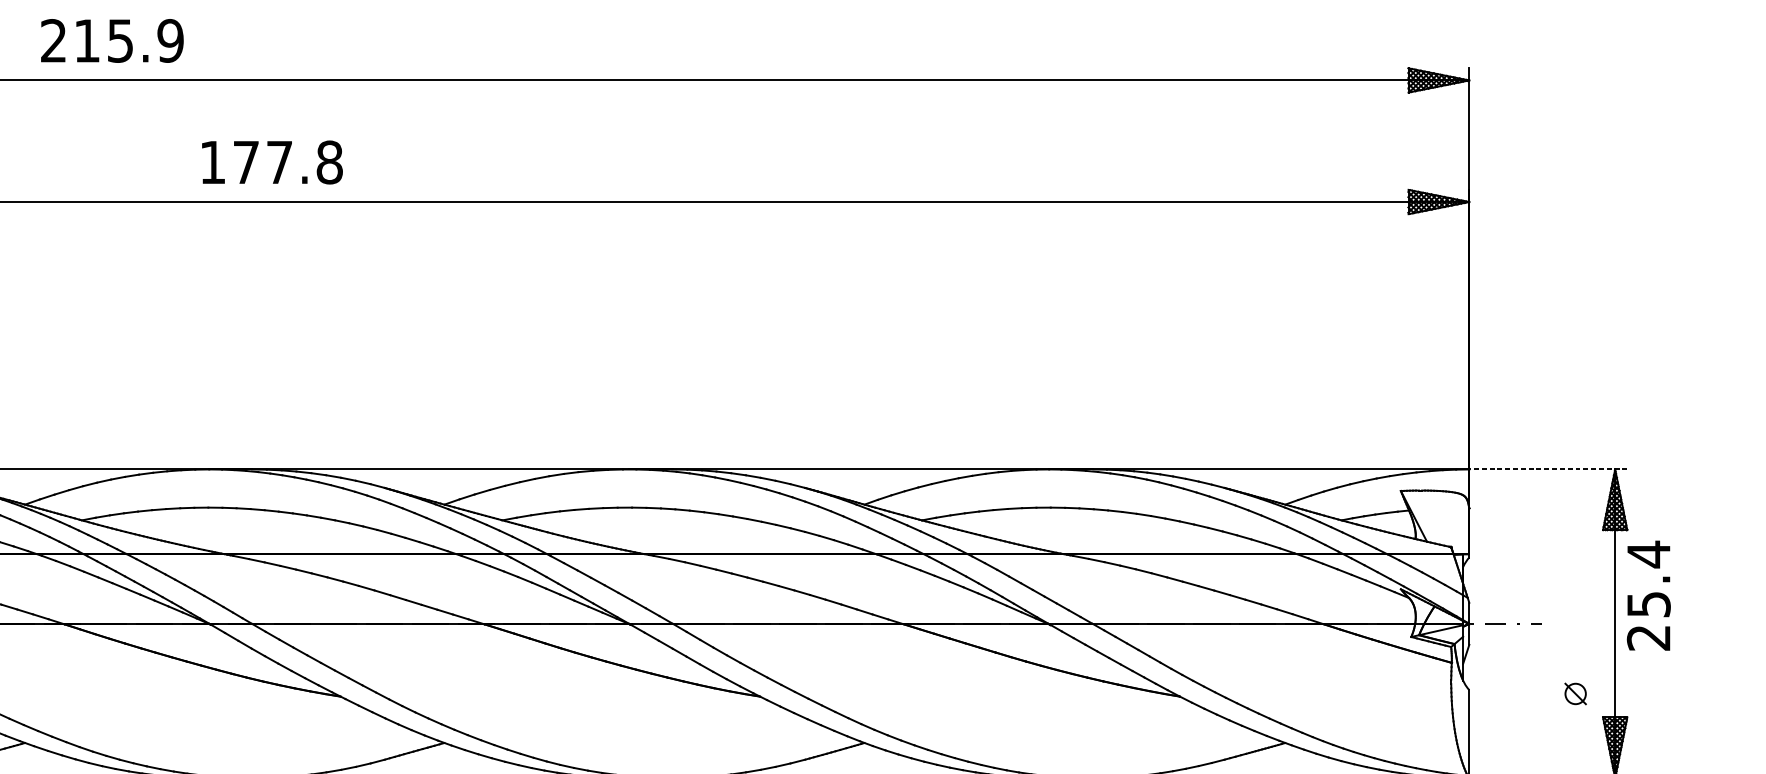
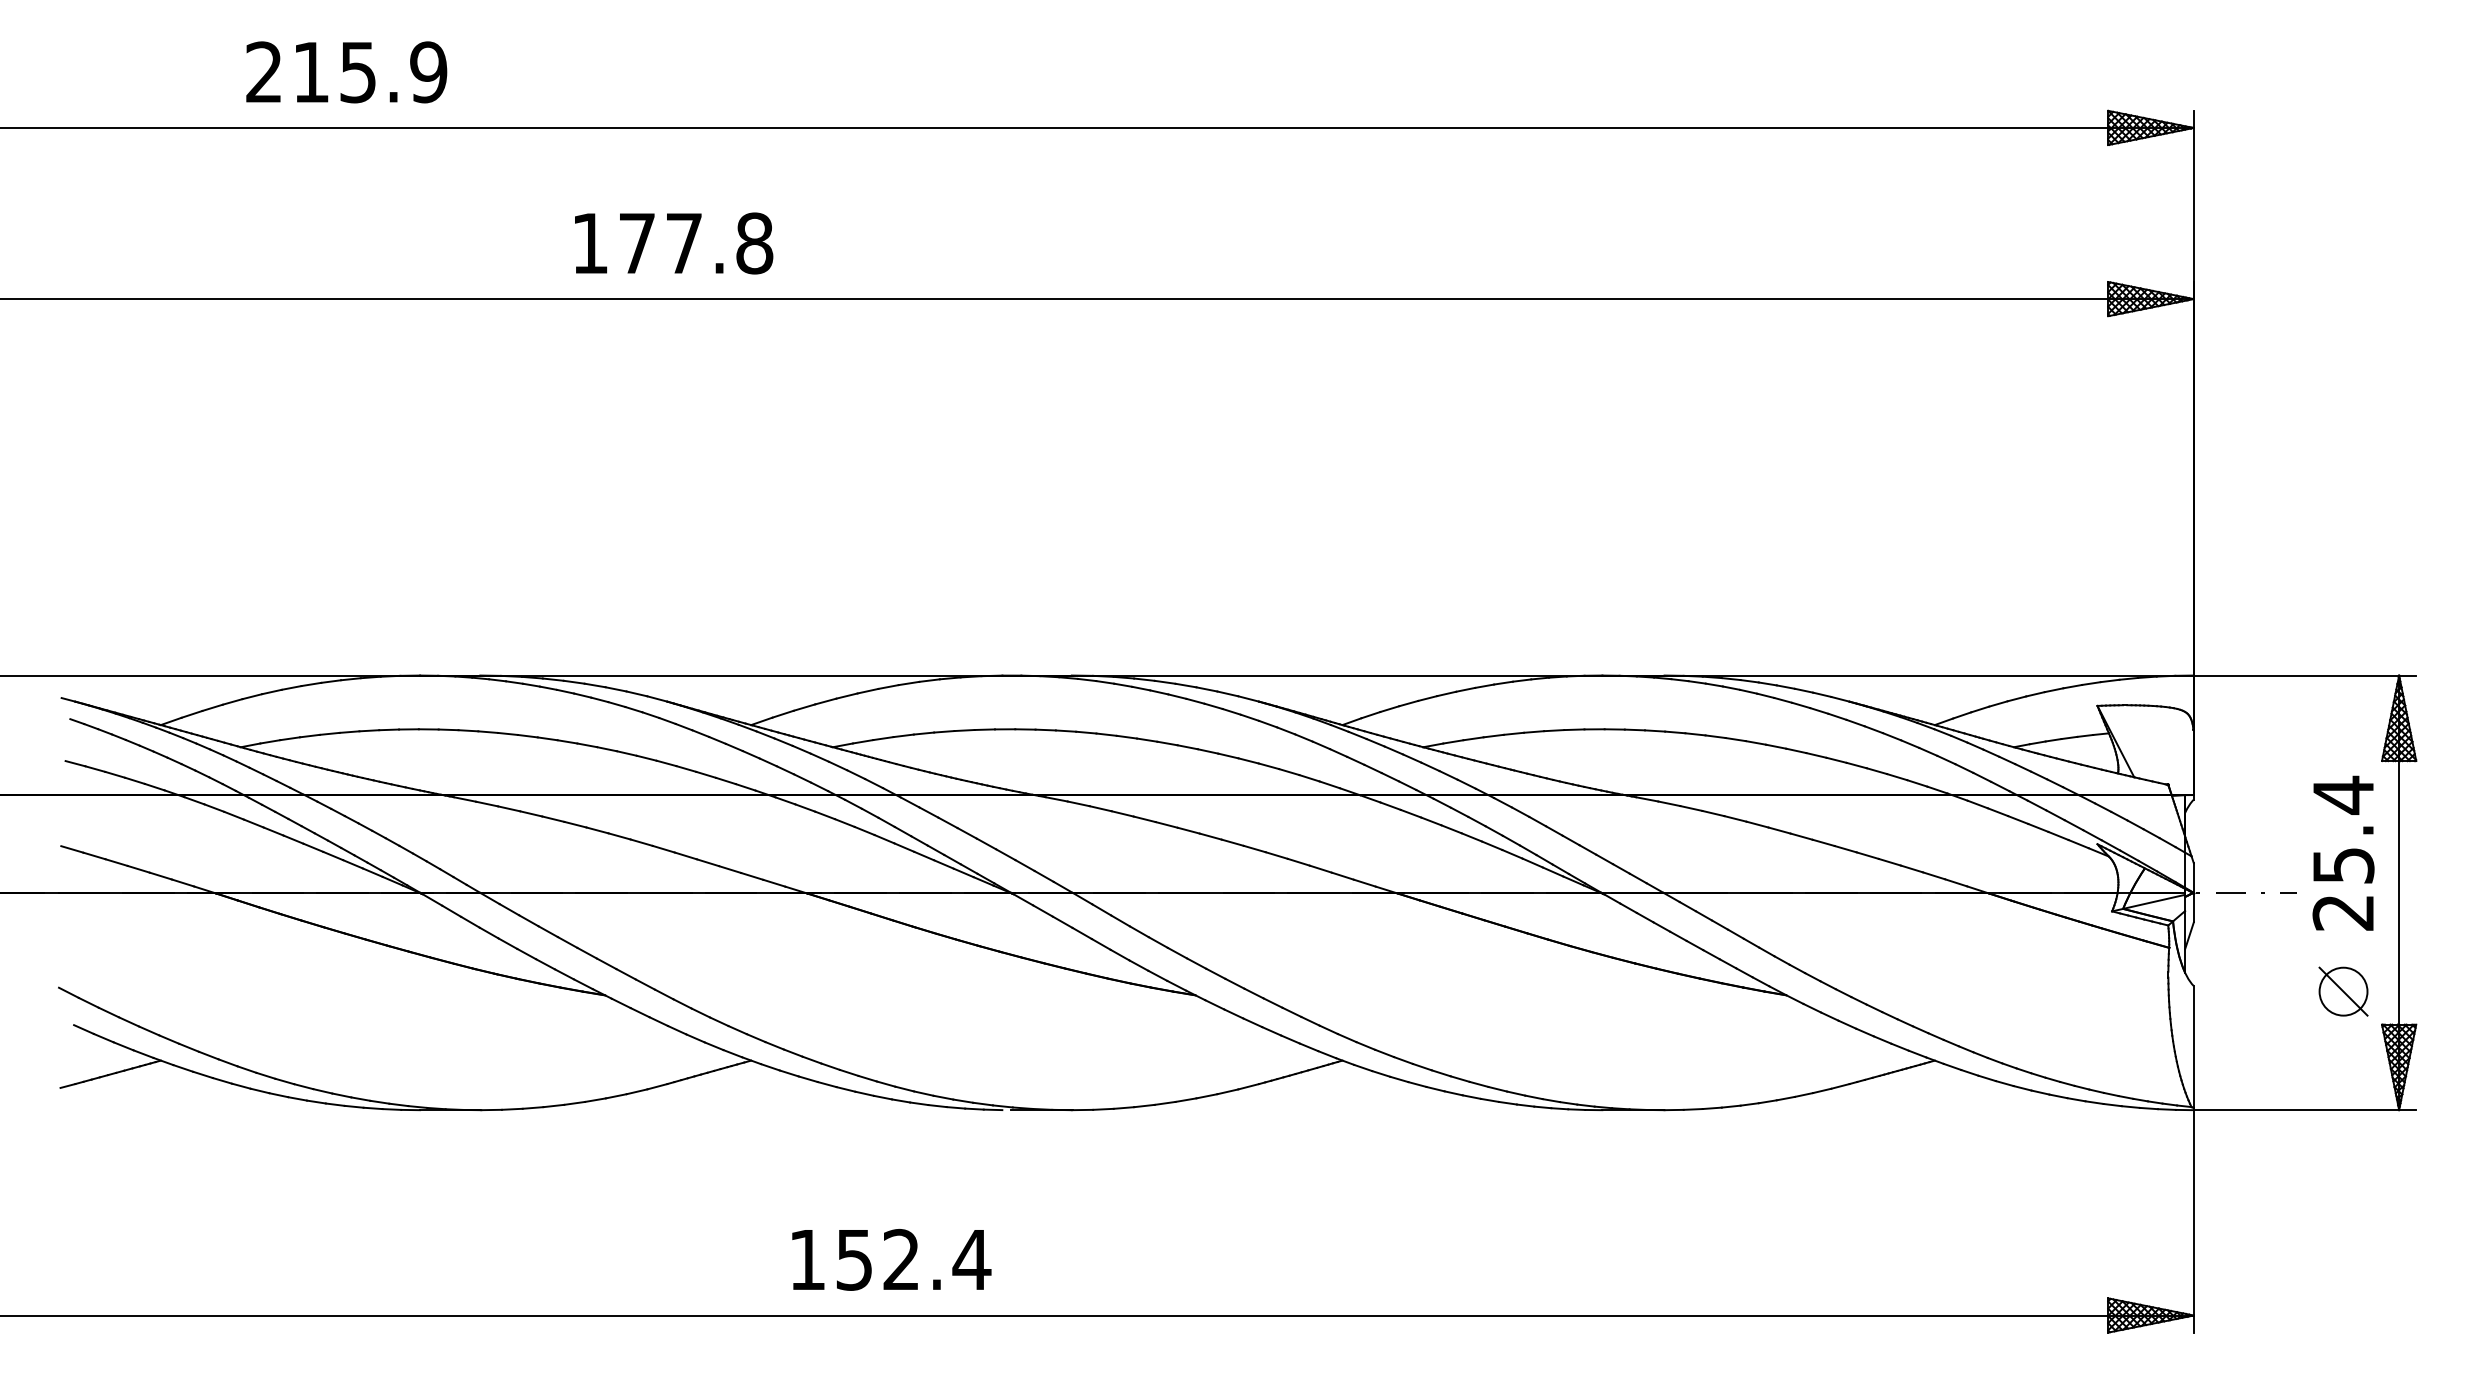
text: (112, 41) -> (346, 72), moved
text: (272, 162) -> (674, 243), moved
line: (1547, 469) -> (2304, 675), dashed -> solid
text: (1648, 595) -> (2343, 852), moved
part: (1575, 693) -> (2343, 991), size x1.67

